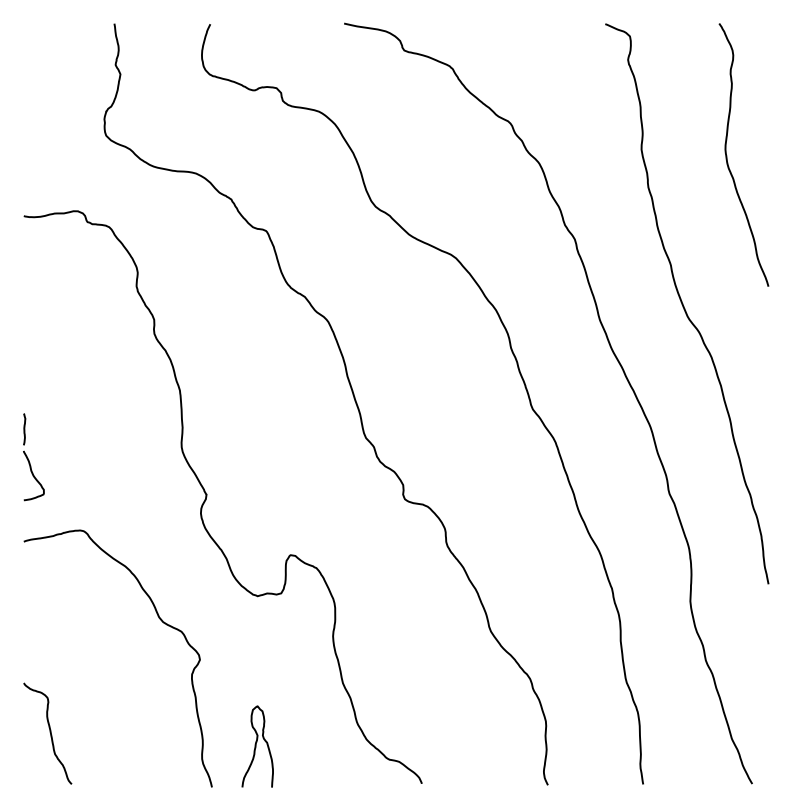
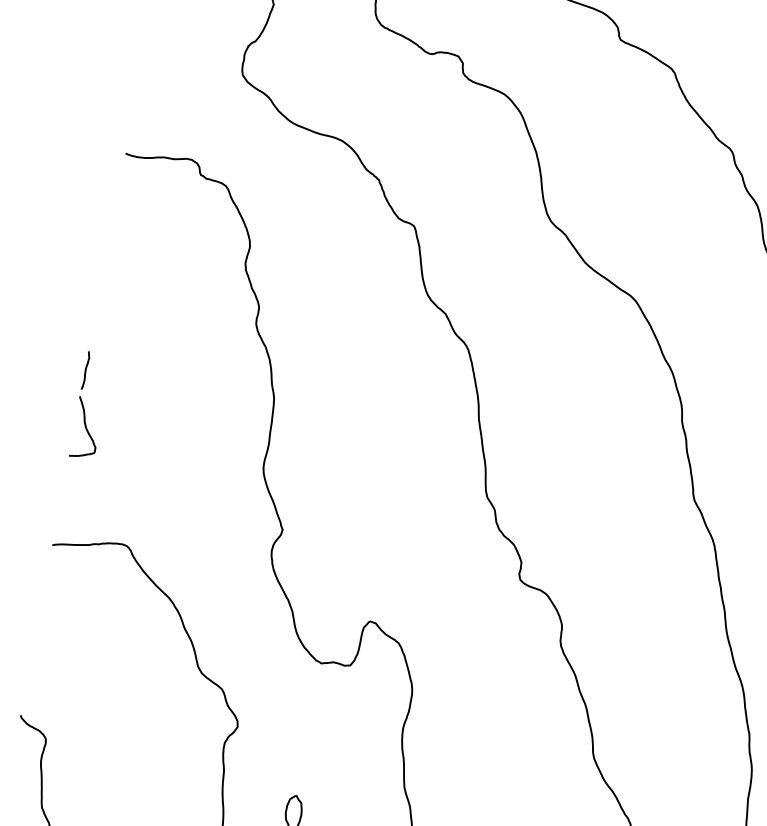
part: (33, 457) -> (90, 406), moved

